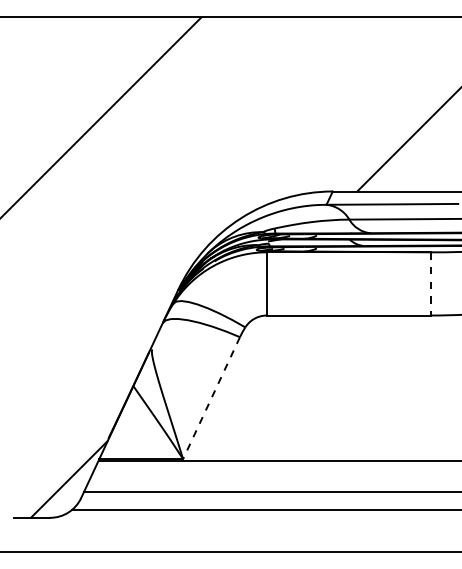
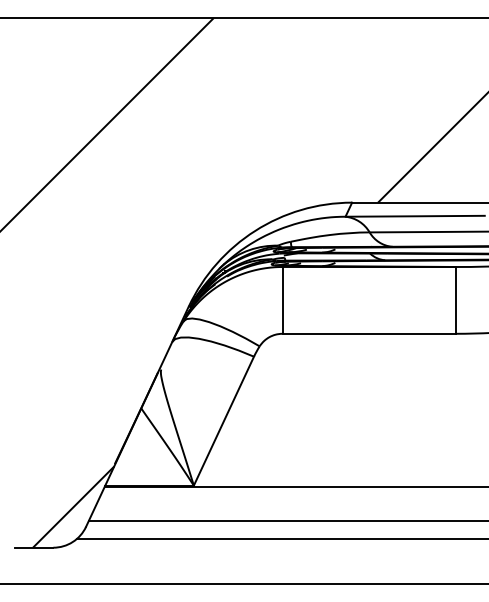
line: (430, 283) -> (455, 299), dashed -> solid
line: (211, 398) -> (223, 421), dashed -> solid

